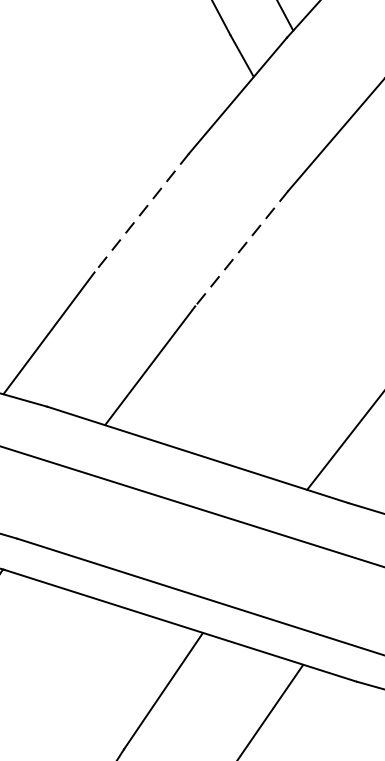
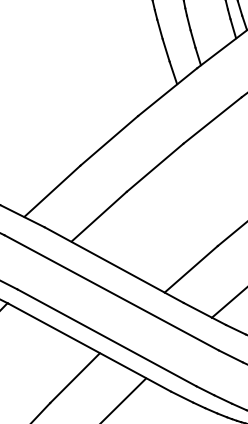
line: (140, 214) -> (108, 141), dashed -> solid
line: (240, 250) -> (154, 168), dashed -> solid

